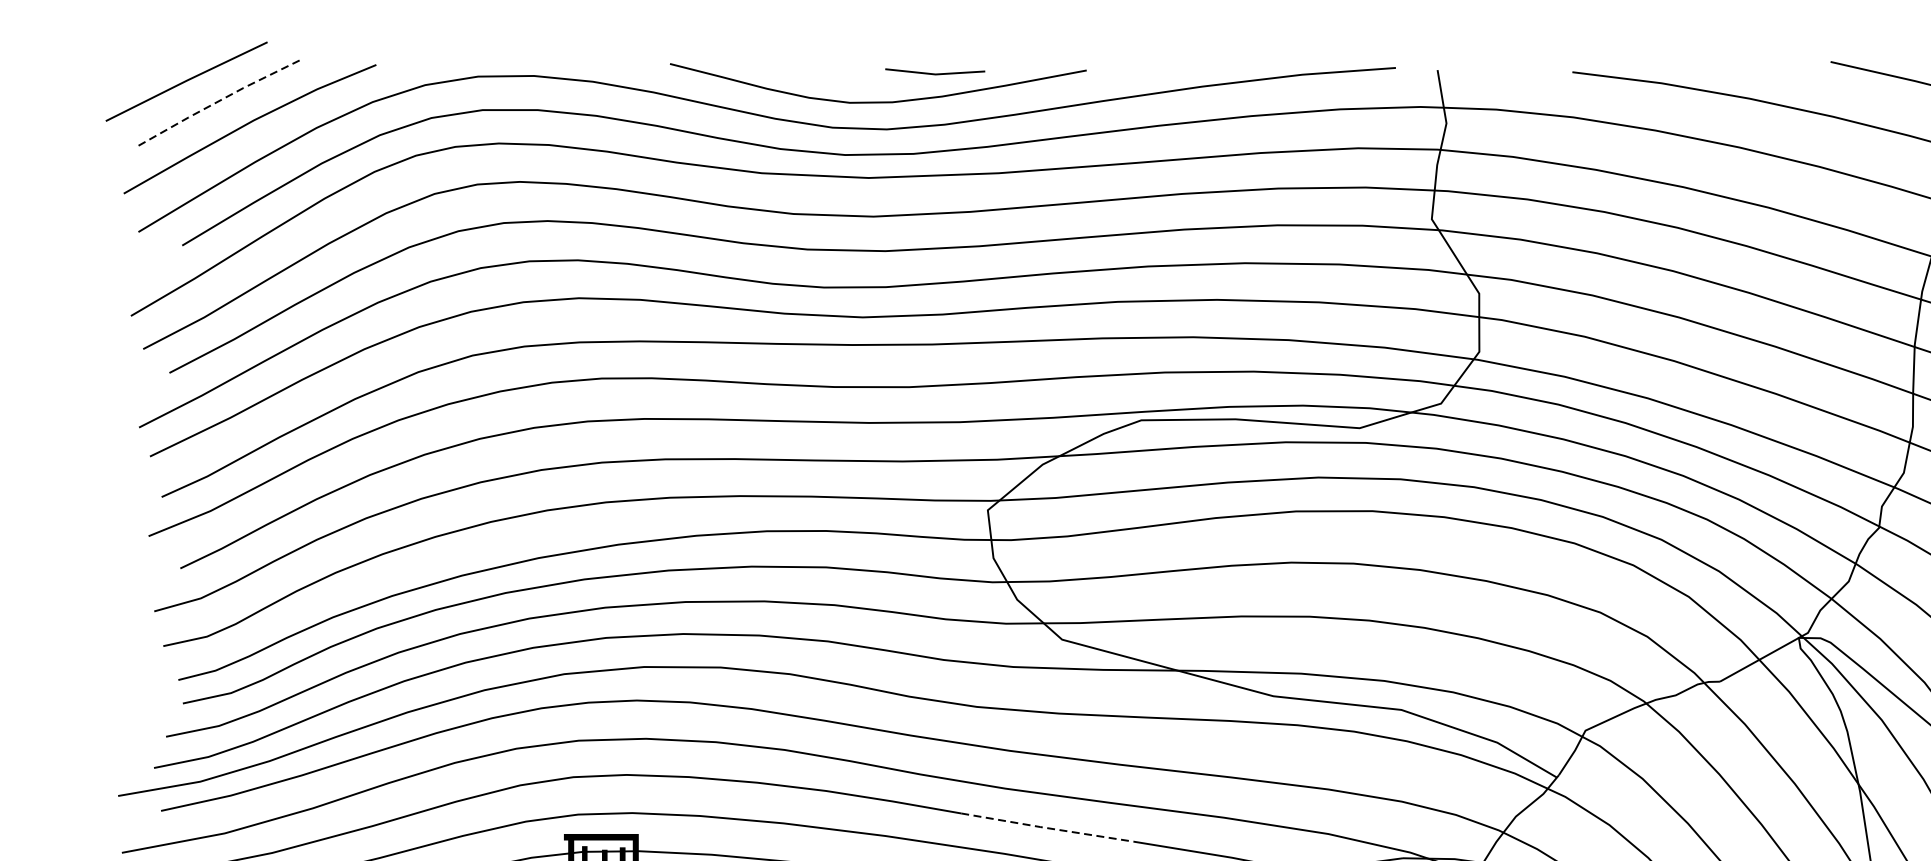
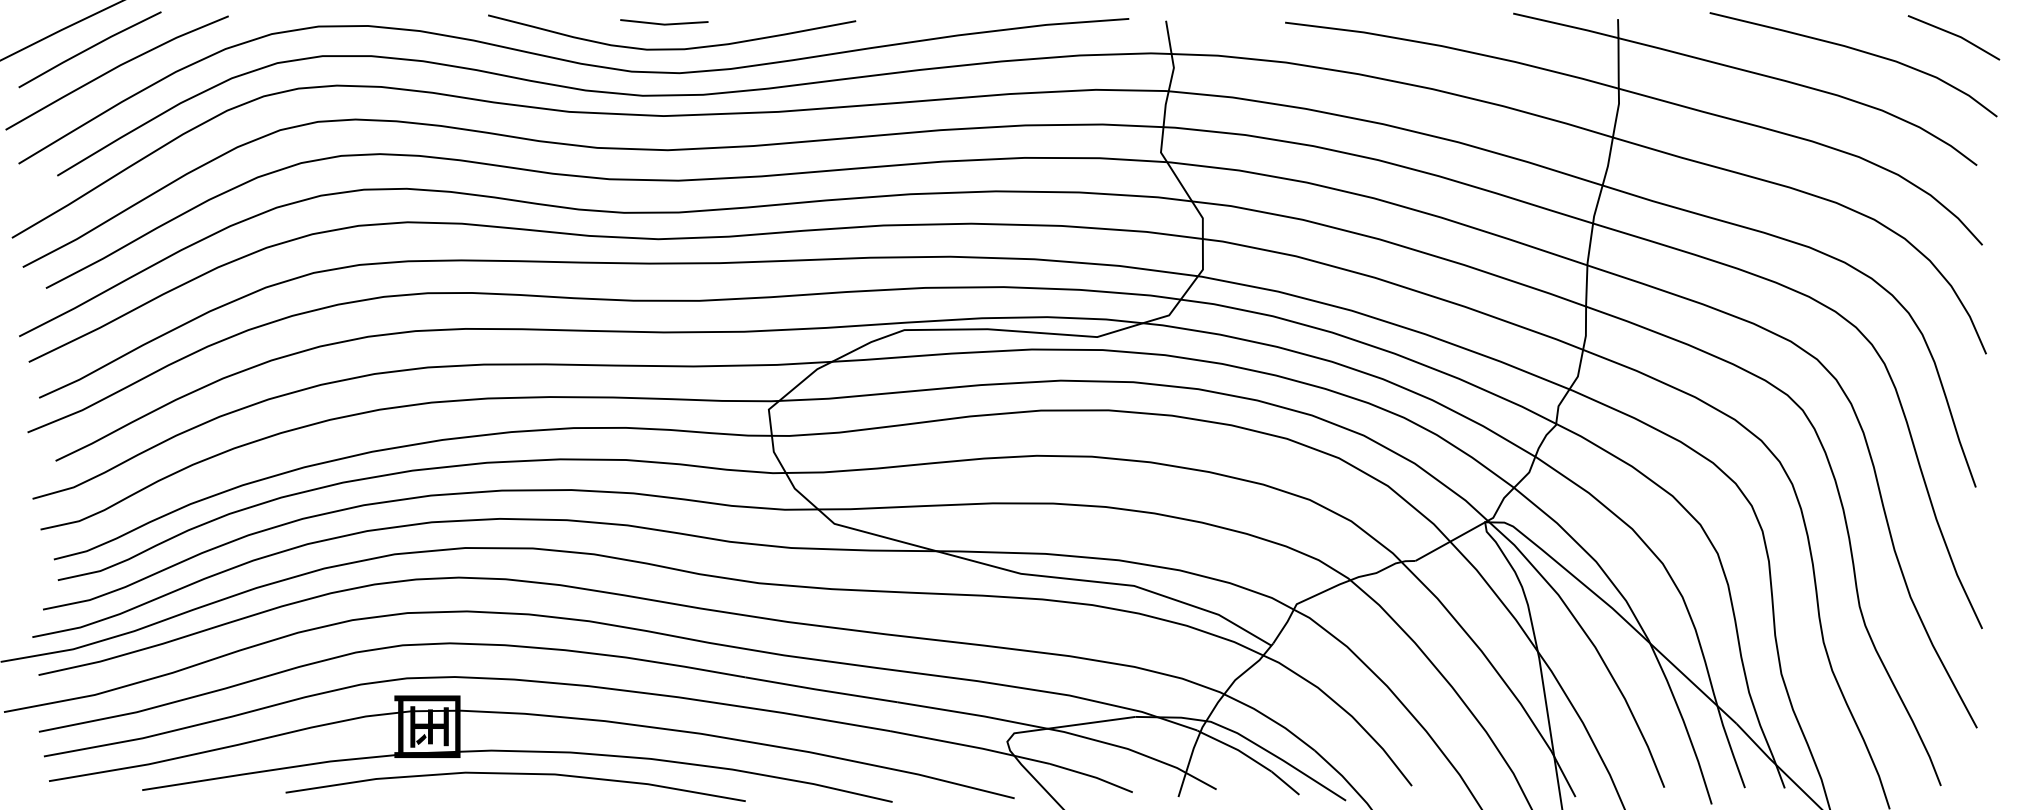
line: (935, 73) -> (664, 23), moved
line: (218, 101) -> (89, 48), dashed -> solid
line: (1046, 828) -> (820, 690), dashed -> solid

